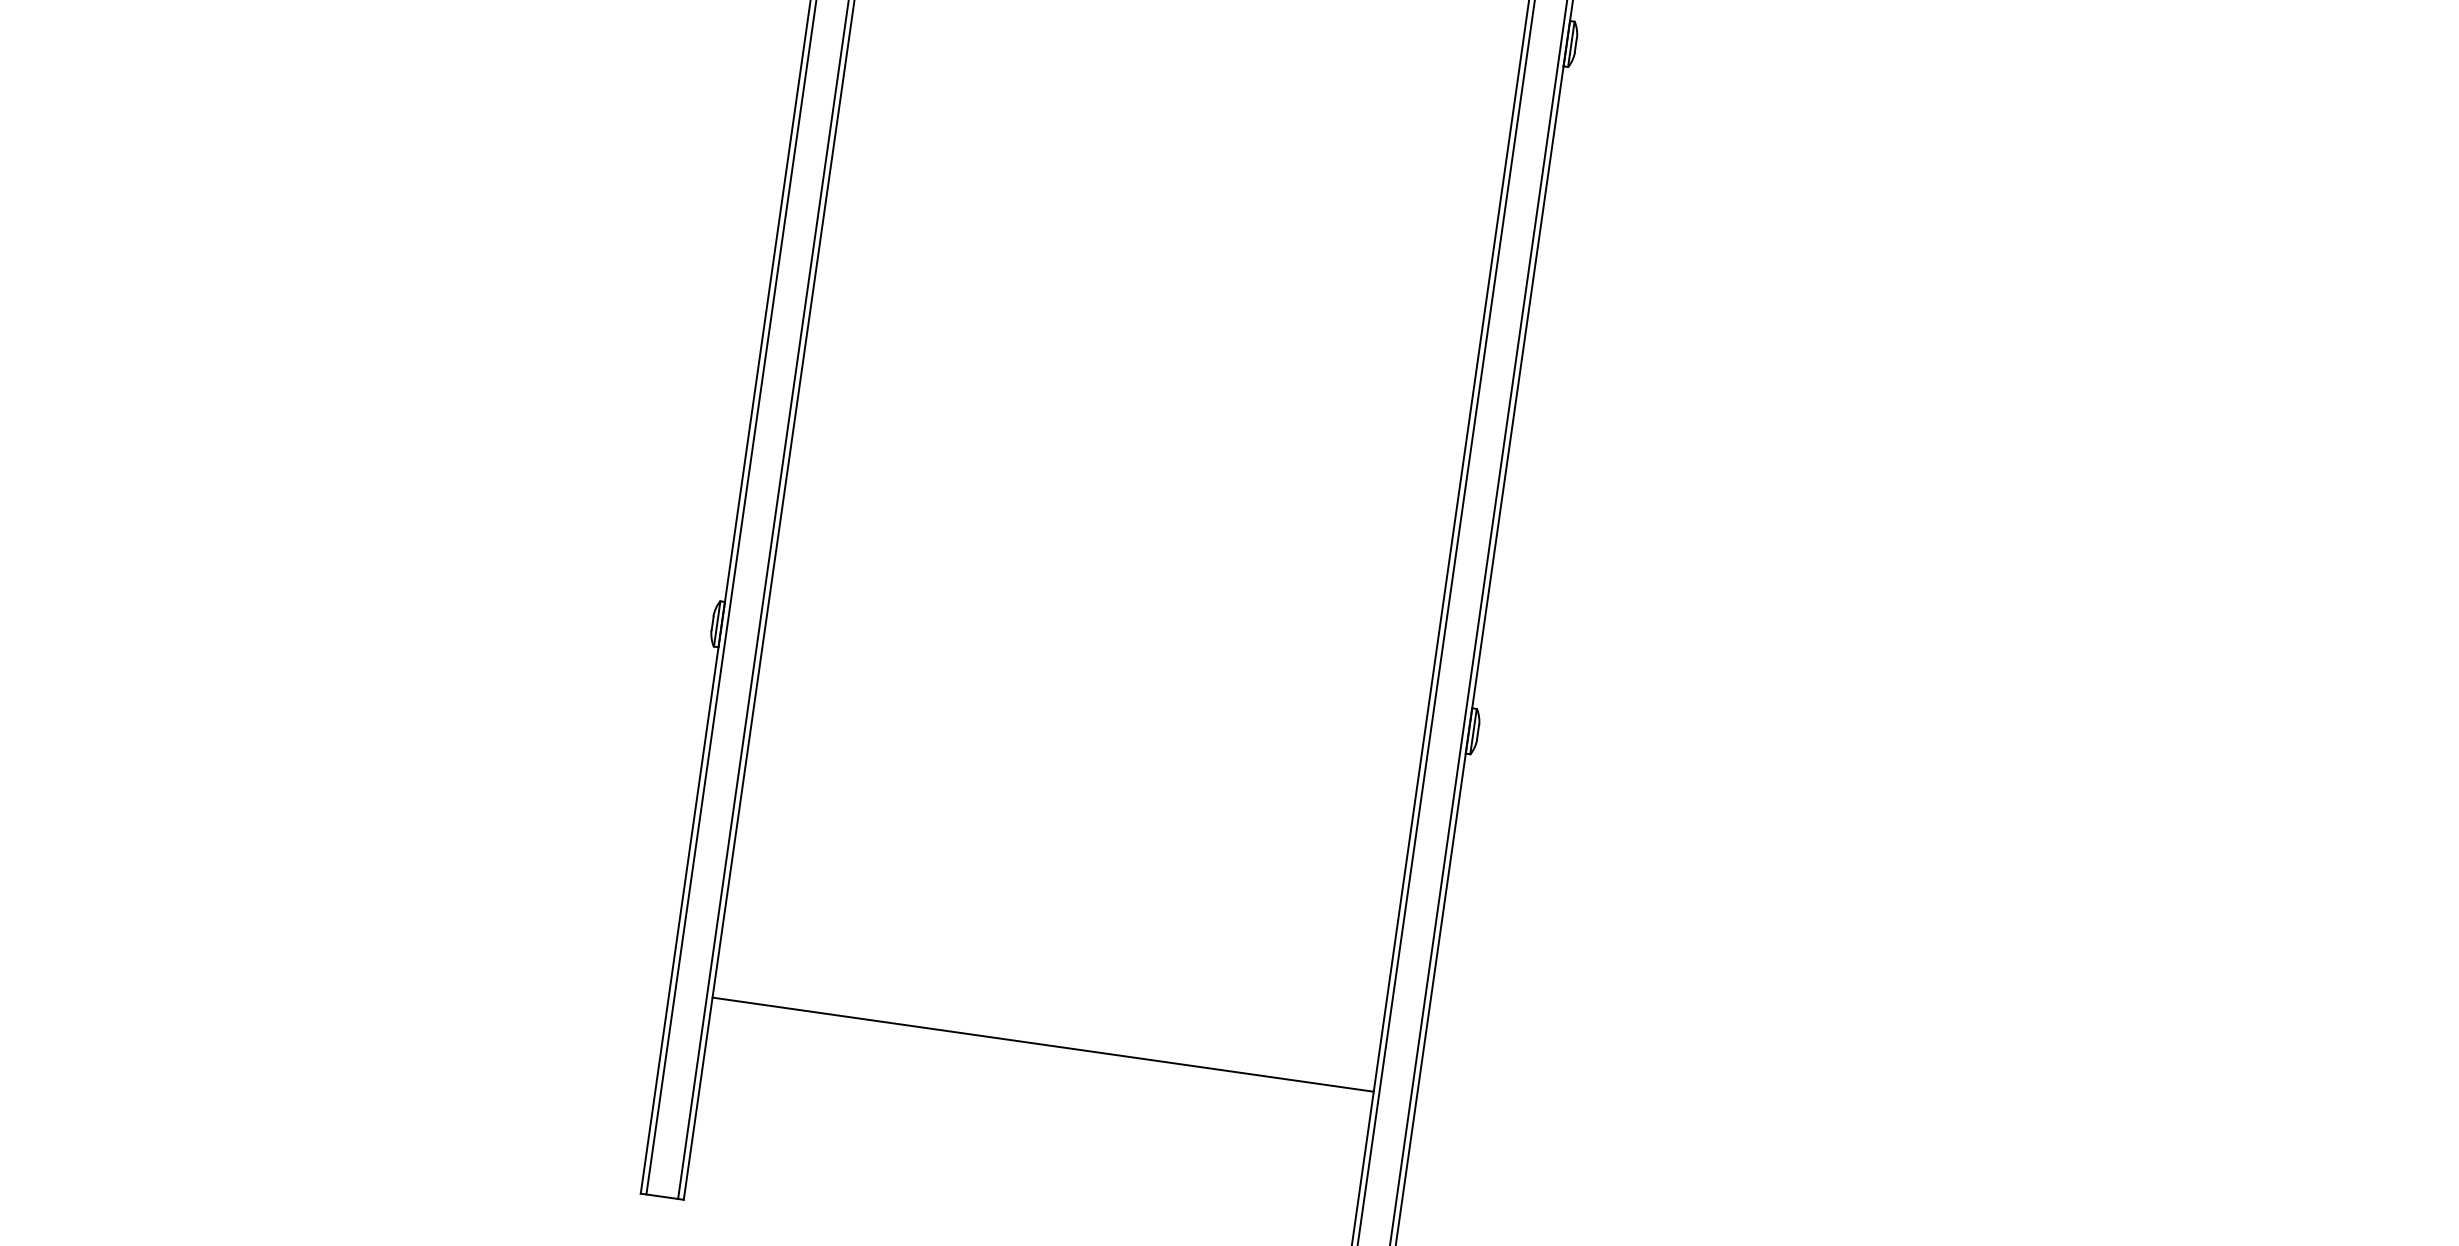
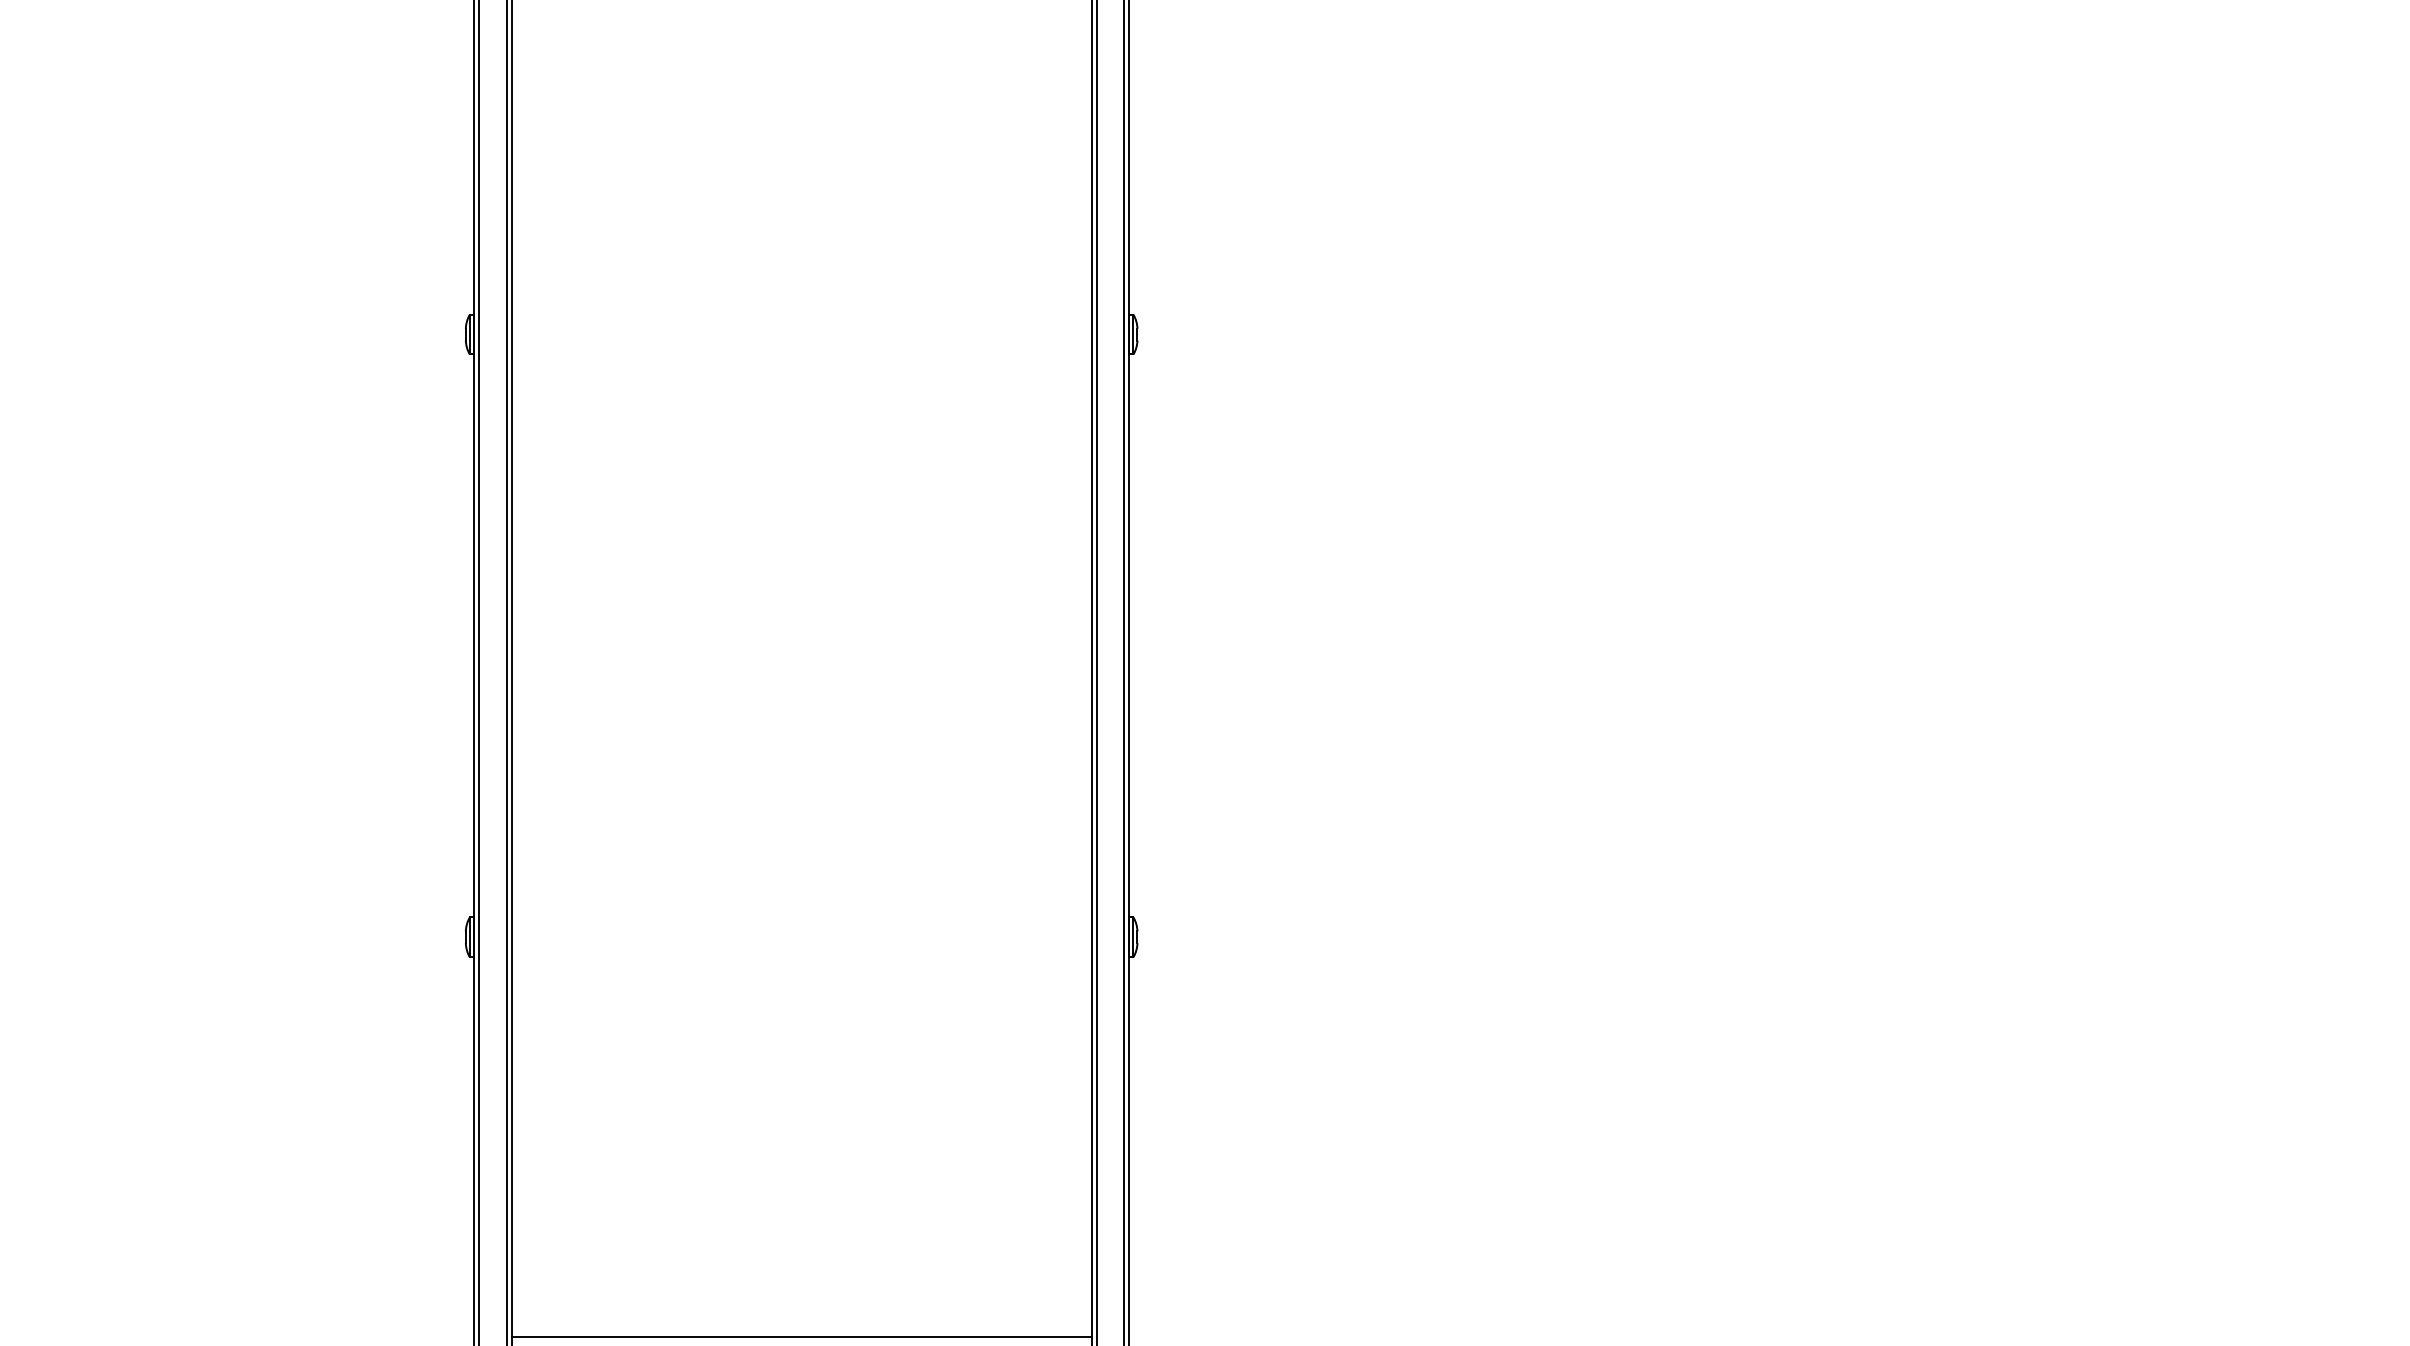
line: (1042, 1045) -> (801, 1337), moved

